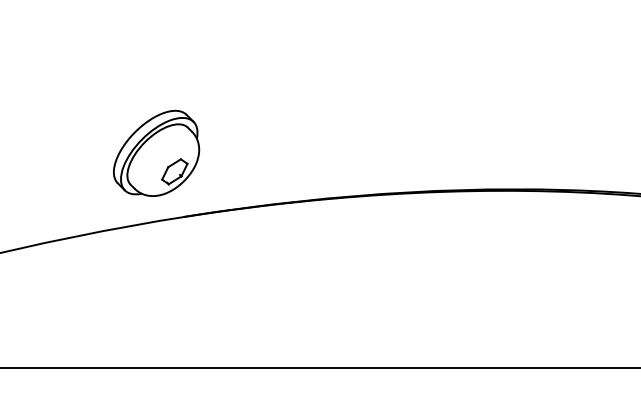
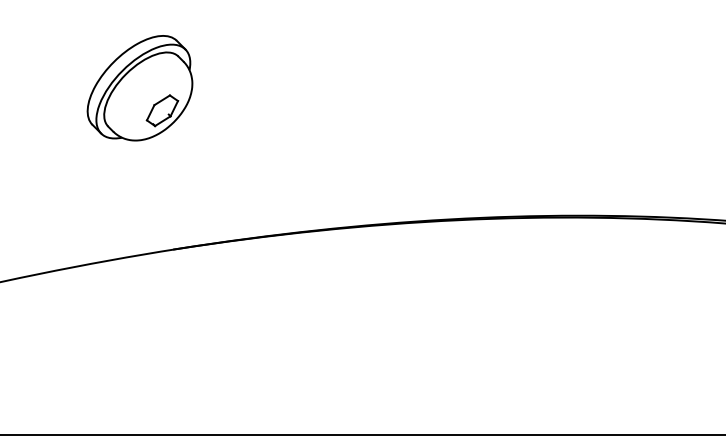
part: (156, 152) -> (139, 87), moved

